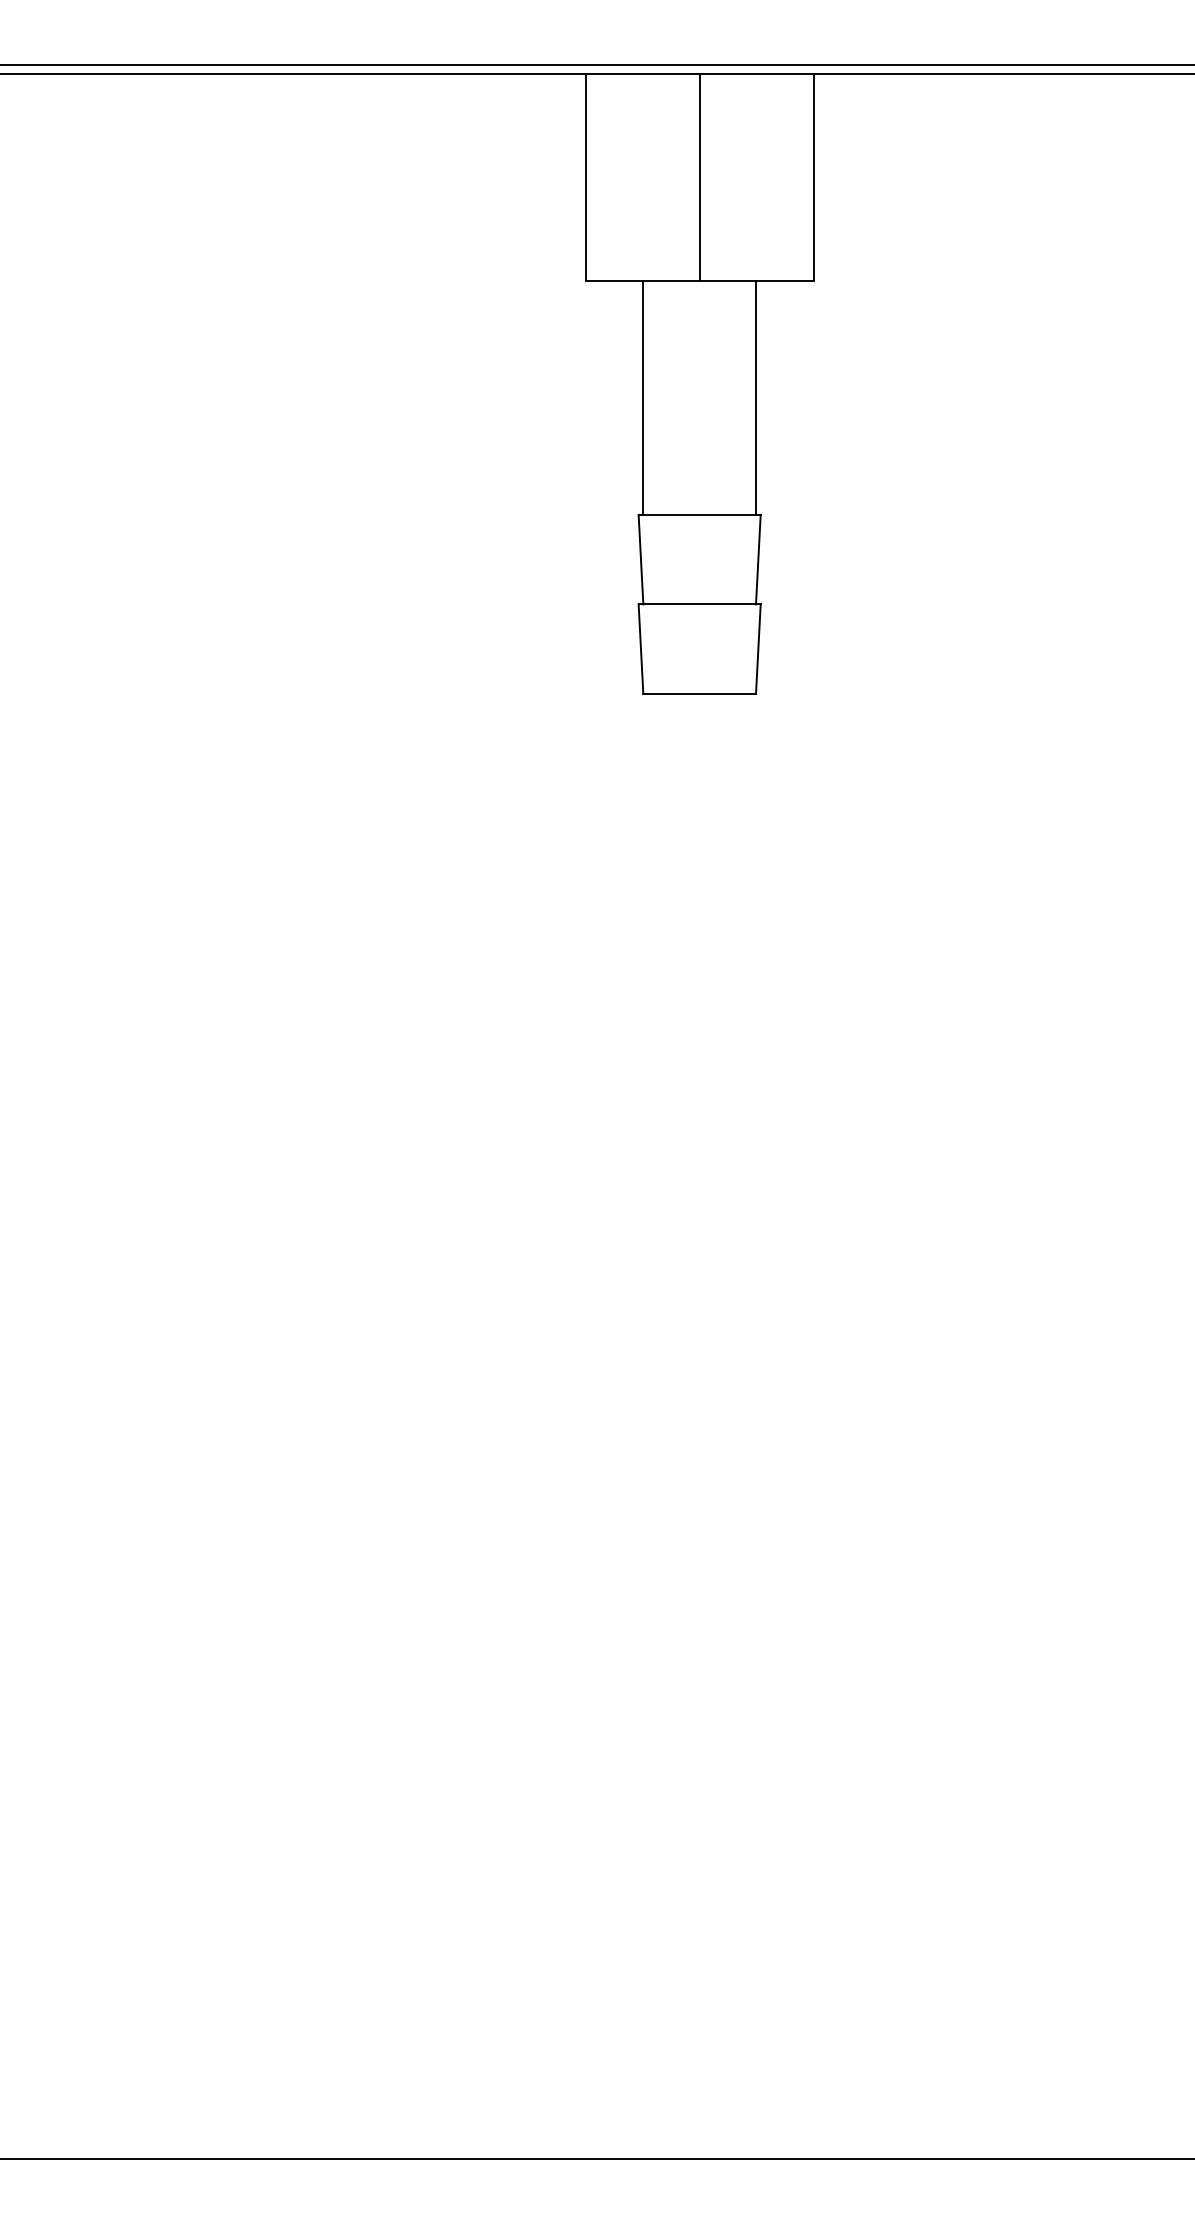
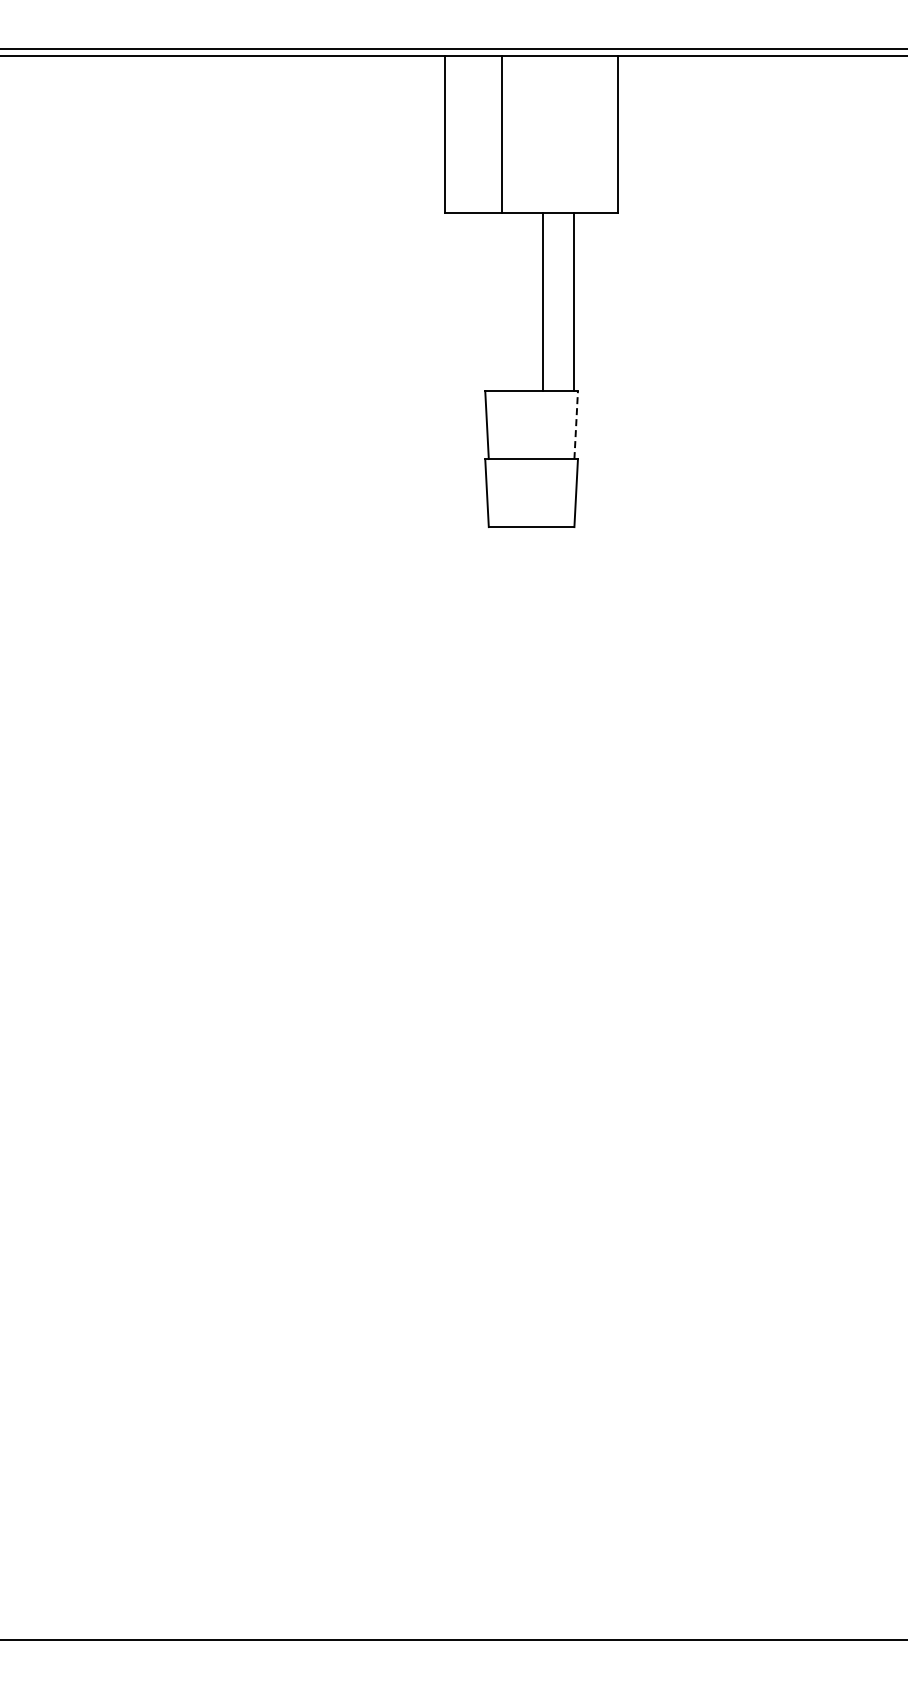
line: (699, 177) -> (501, 134), moved
line: (642, 398) -> (542, 302), moved
line: (758, 558) -> (576, 424), solid -> dashed

